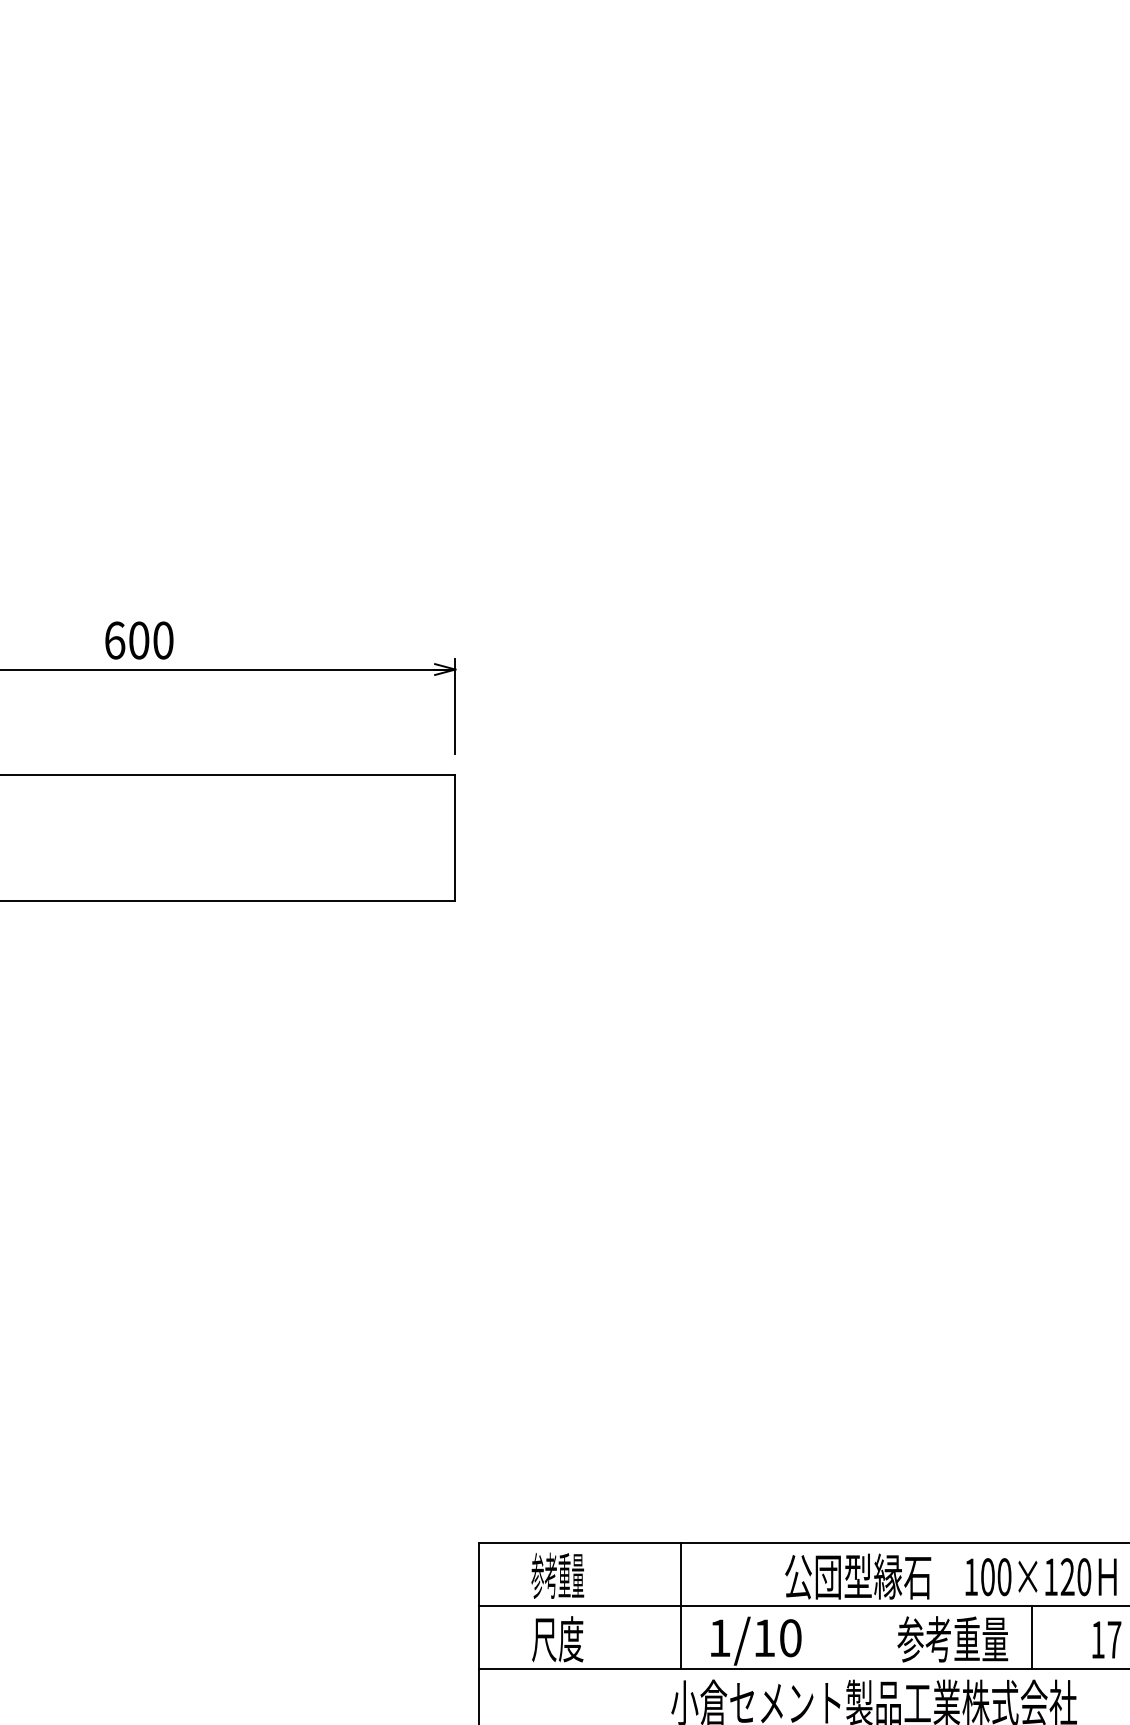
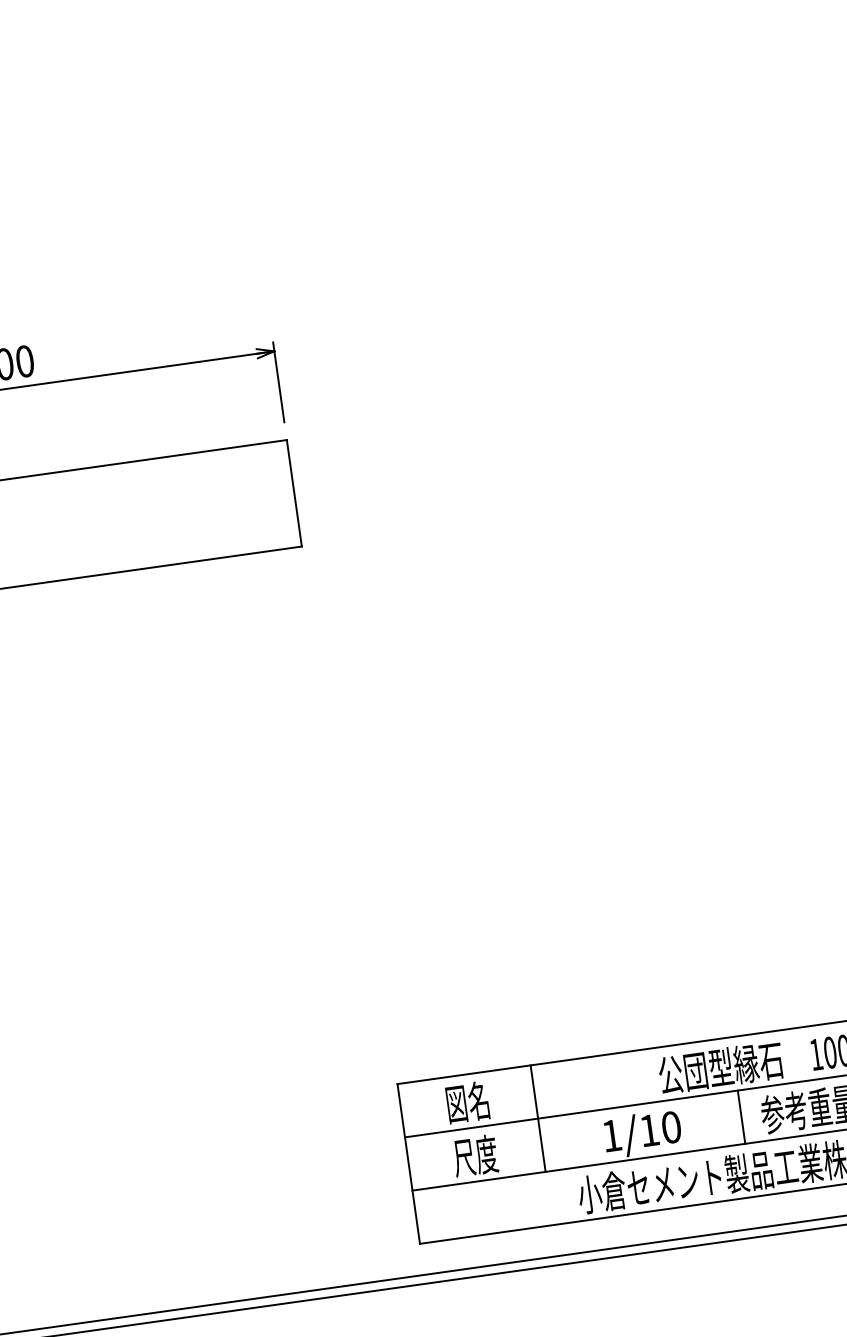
text: (557, 1575) -> (467, 1102), 参考重量 -> 図名
line: (680, 1605) -> (537, 1118), moved
line: (874, 1637) -> (741, 1116), added

